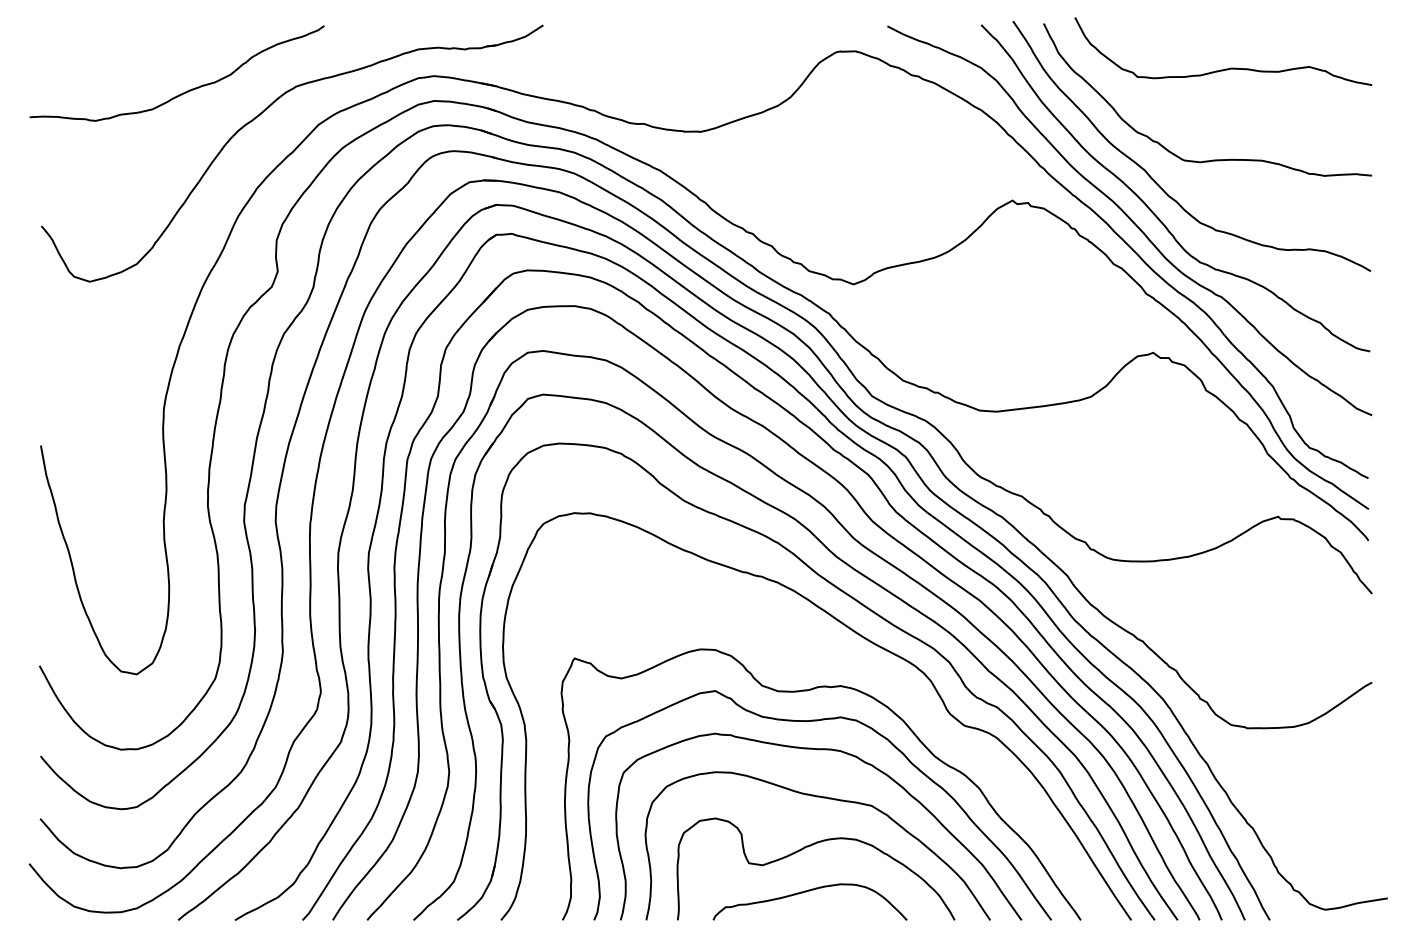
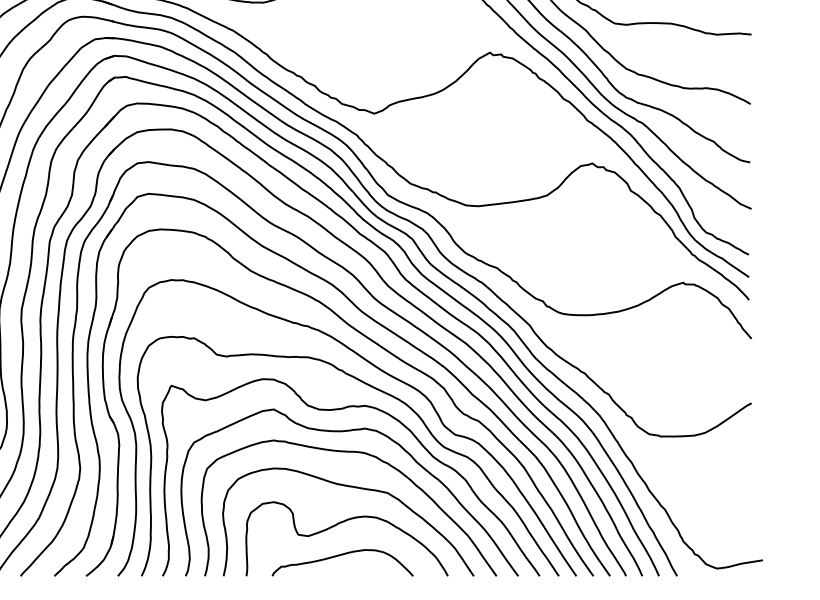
curve: (857, 664) -> (377, 390), added

